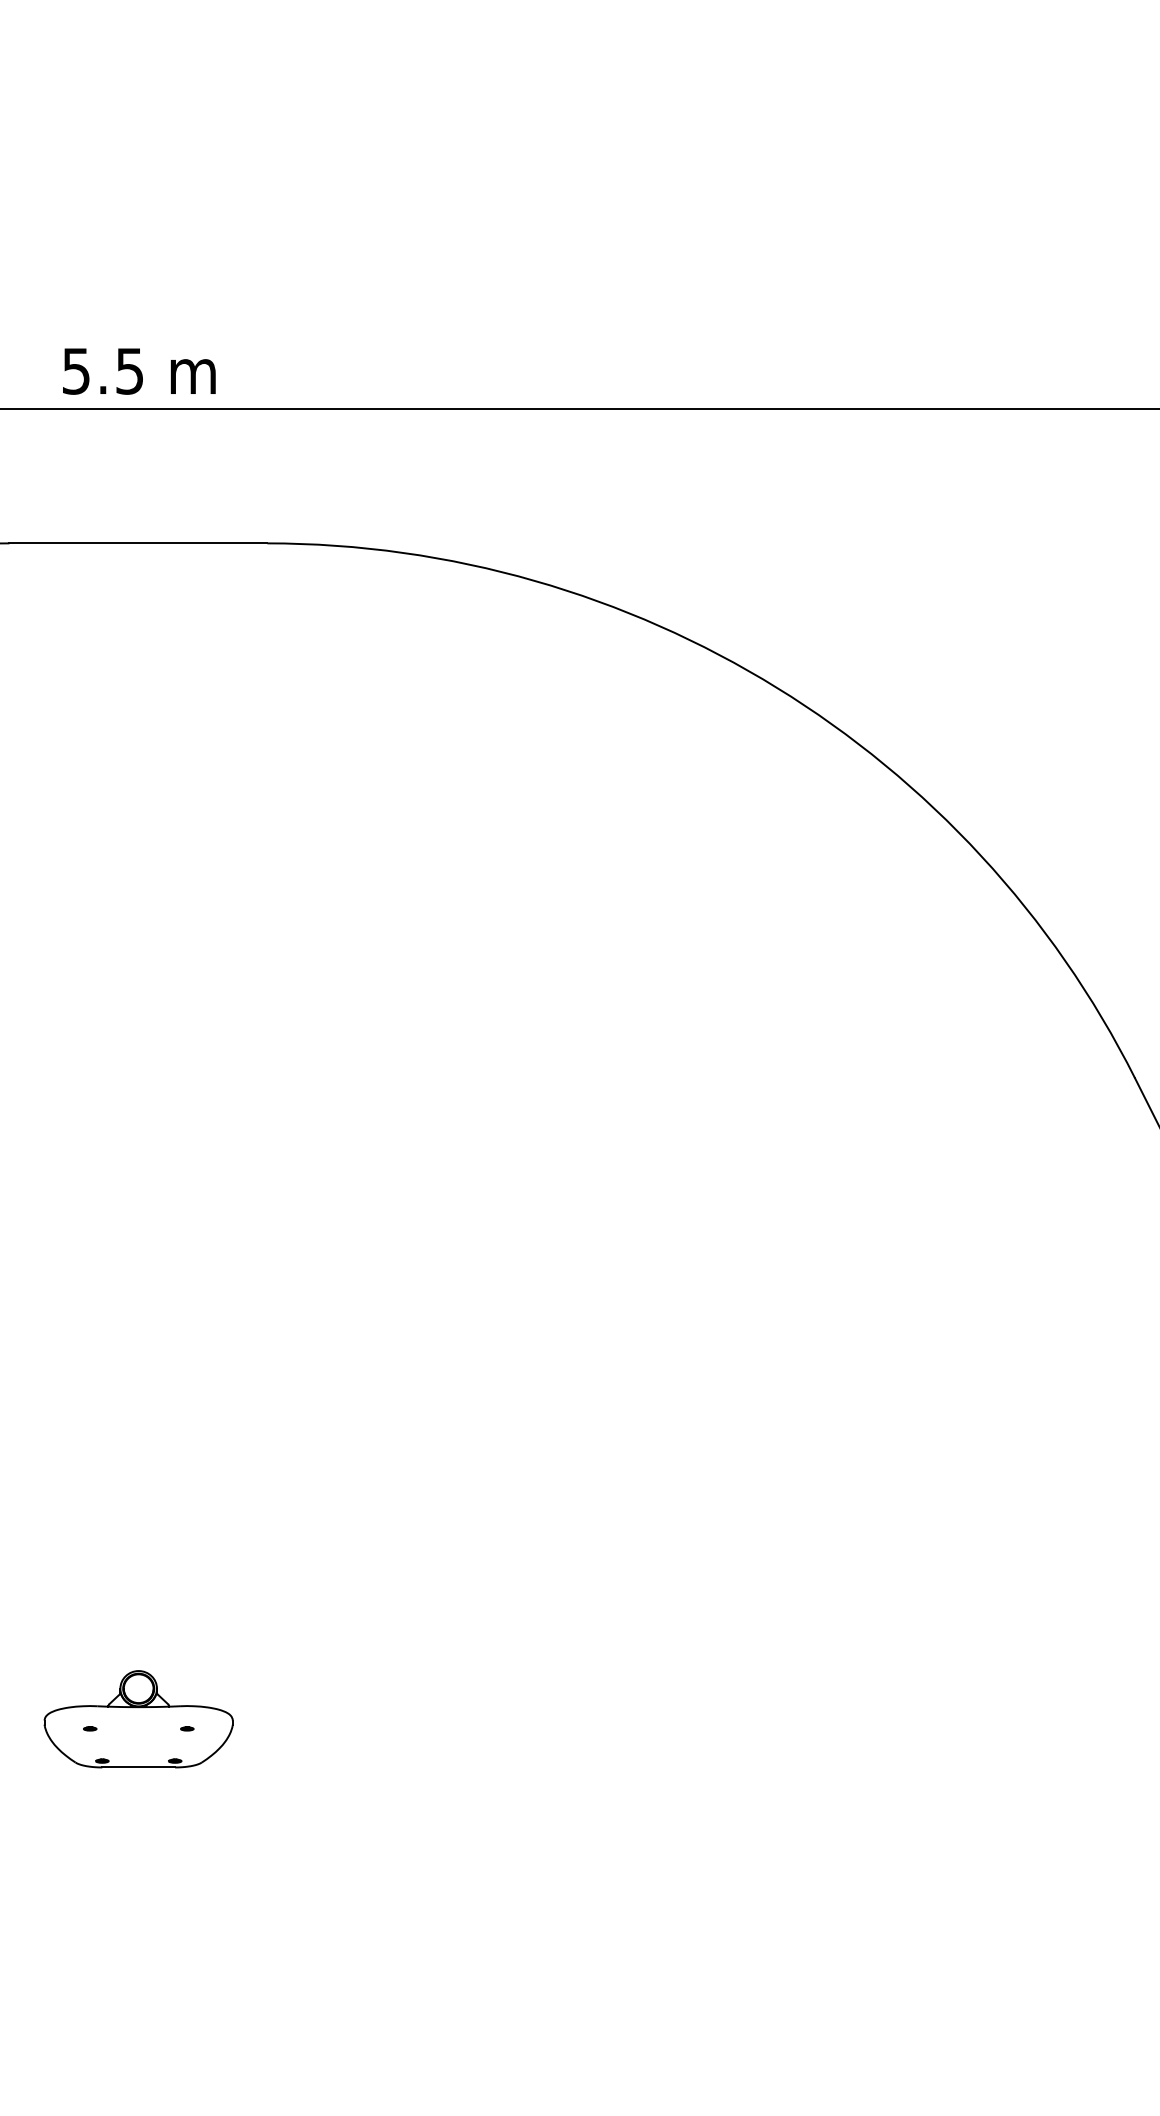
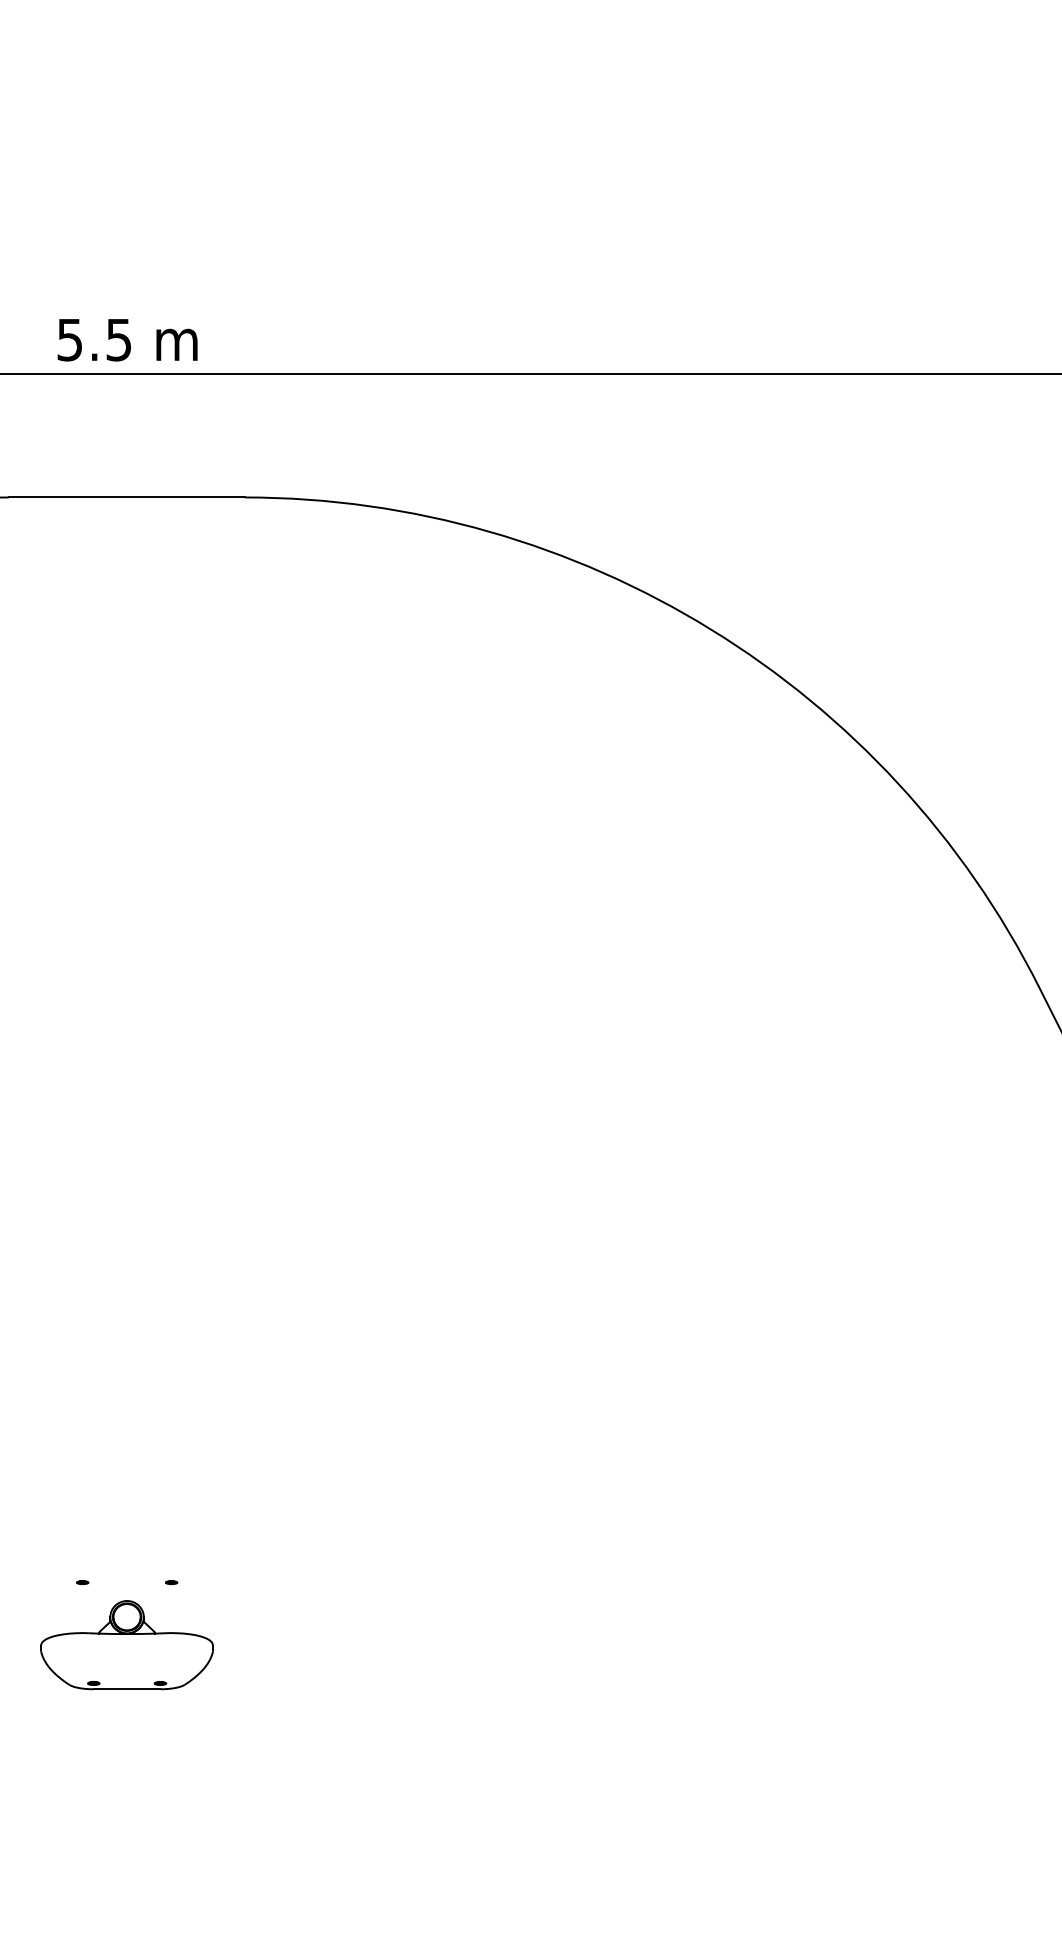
part: (138, 1719) -> (126, 1645), moved

